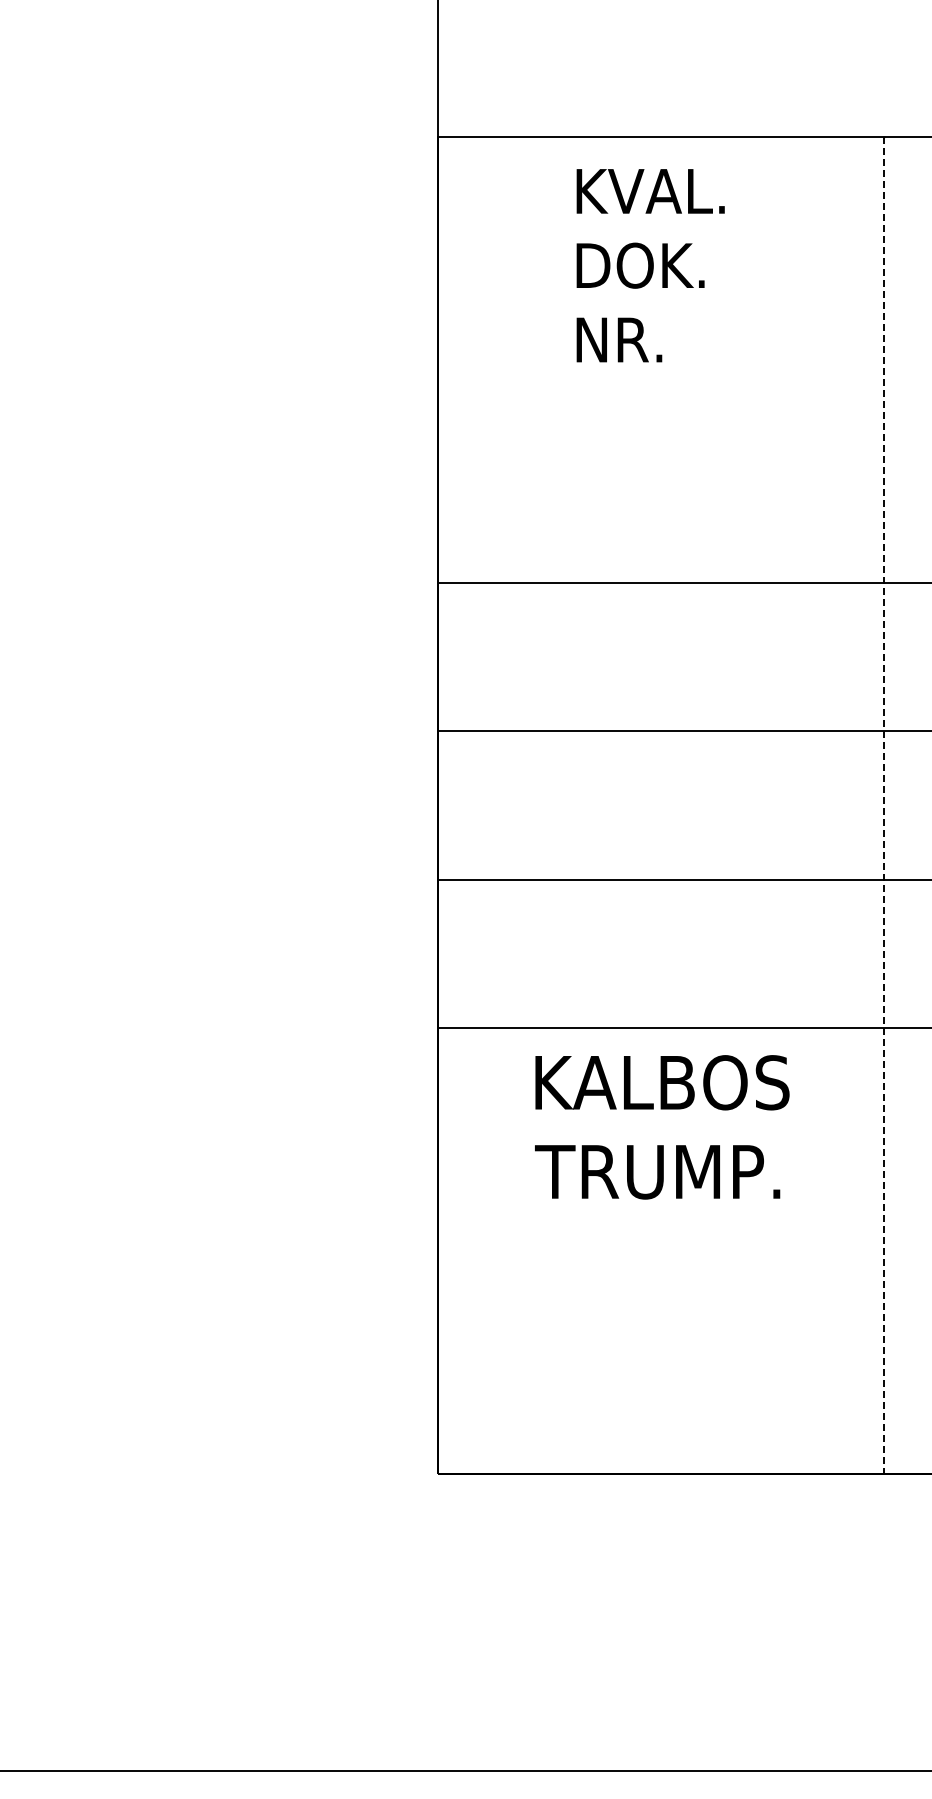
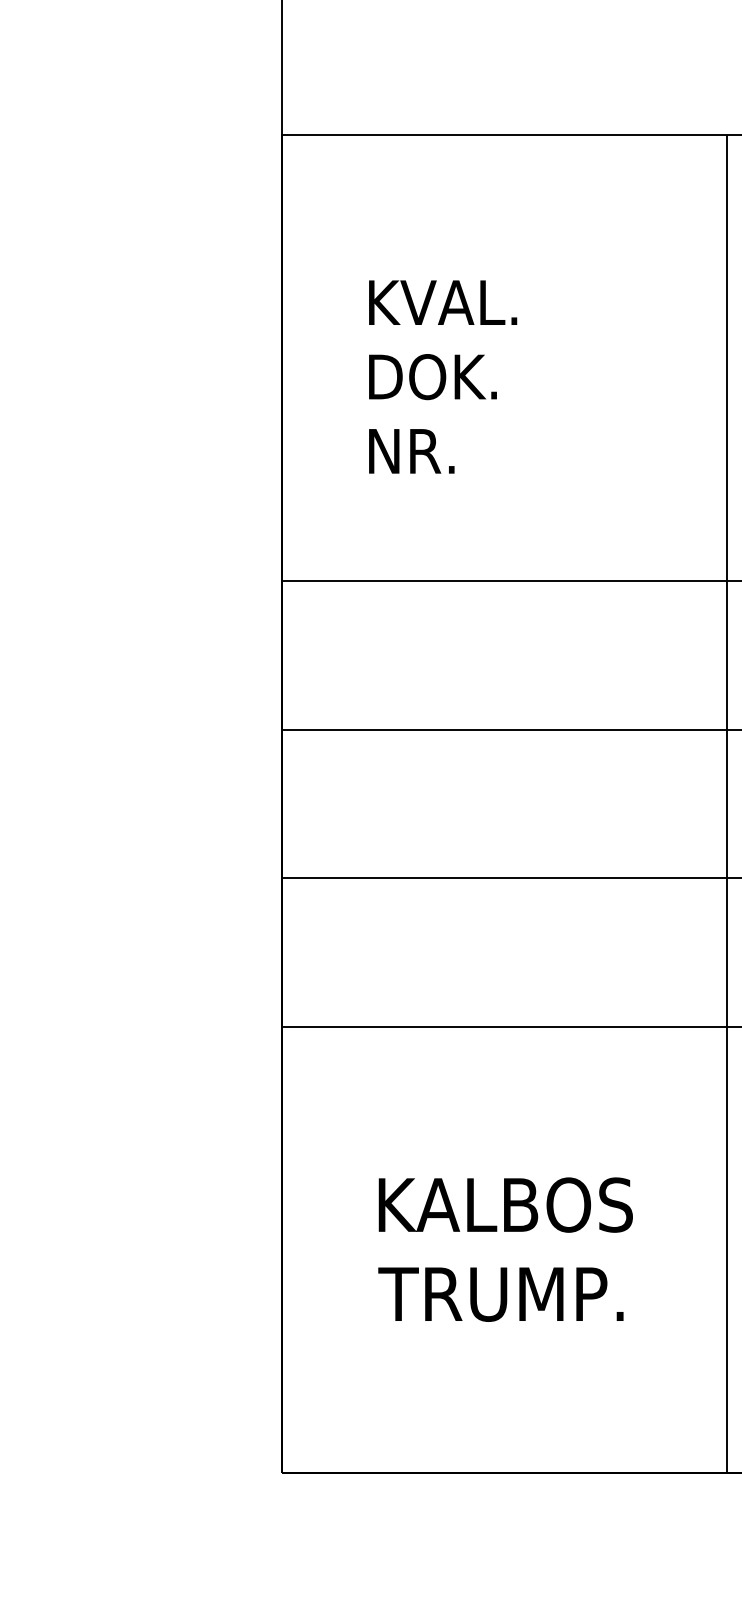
text: (650, 265) -> (442, 376), moved
line: (884, 805) -> (727, 803), dashed -> solid
text: (662, 1127) -> (505, 1249), moved

